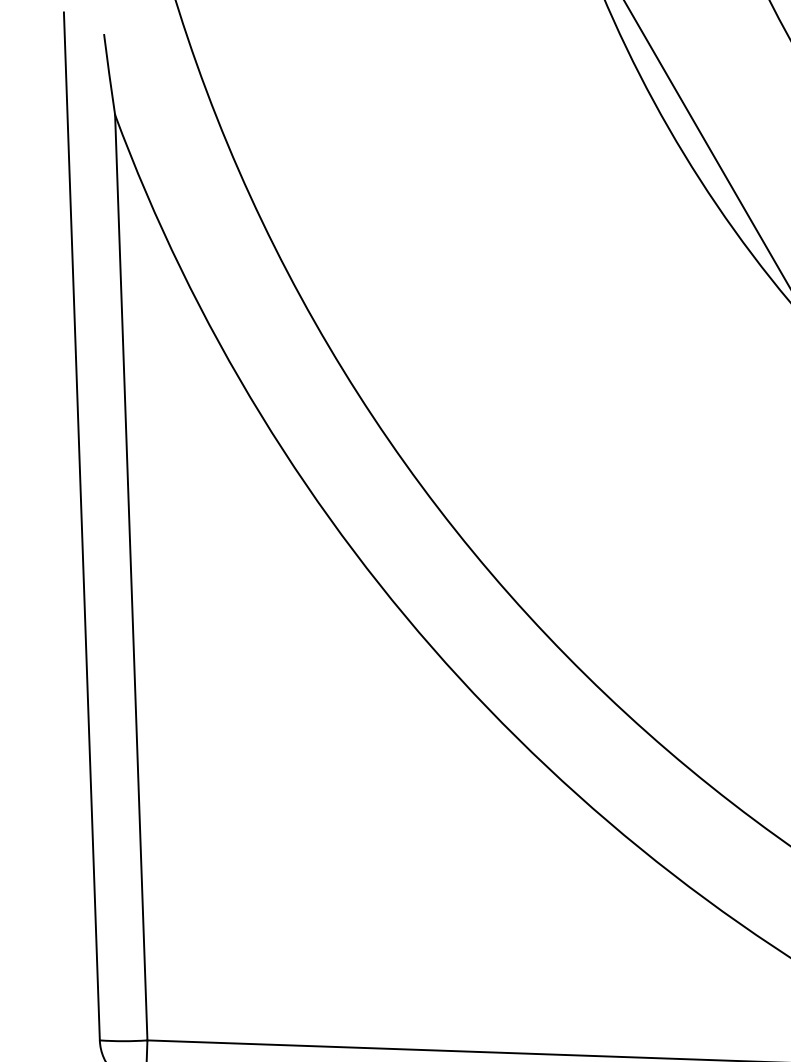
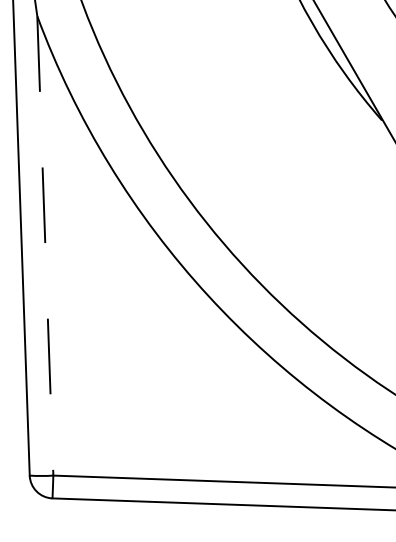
line: (131, 576) -> (45, 245), solid -> dashed

